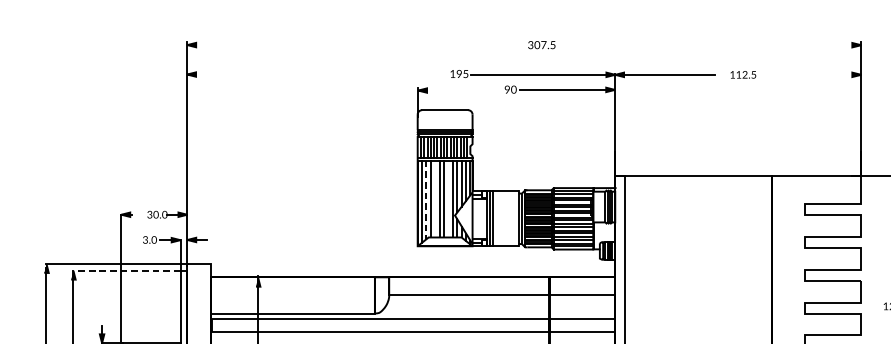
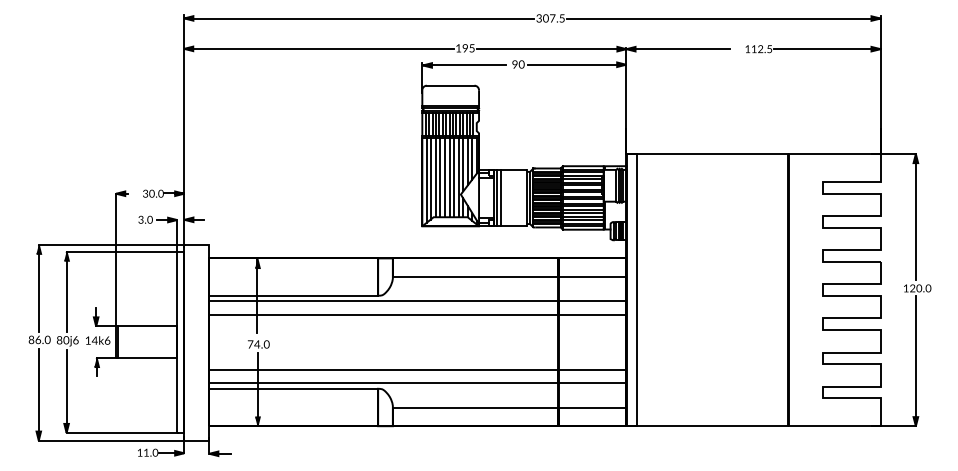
line: (358, 45) -> (361, 18), added
line: (709, 45) -> (723, 18), added
line: (321, 74) -> (322, 48), added
line: (809, 75) -> (827, 49), added
line: (459, 90) -> (465, 65), added
line: (426, 199) -> (431, 178), dashed -> solid
line: (435, 199) -> (440, 177), added
line: (448, 199) -> (454, 177), added
line: (126, 270) -> (121, 251), dashed -> solid

